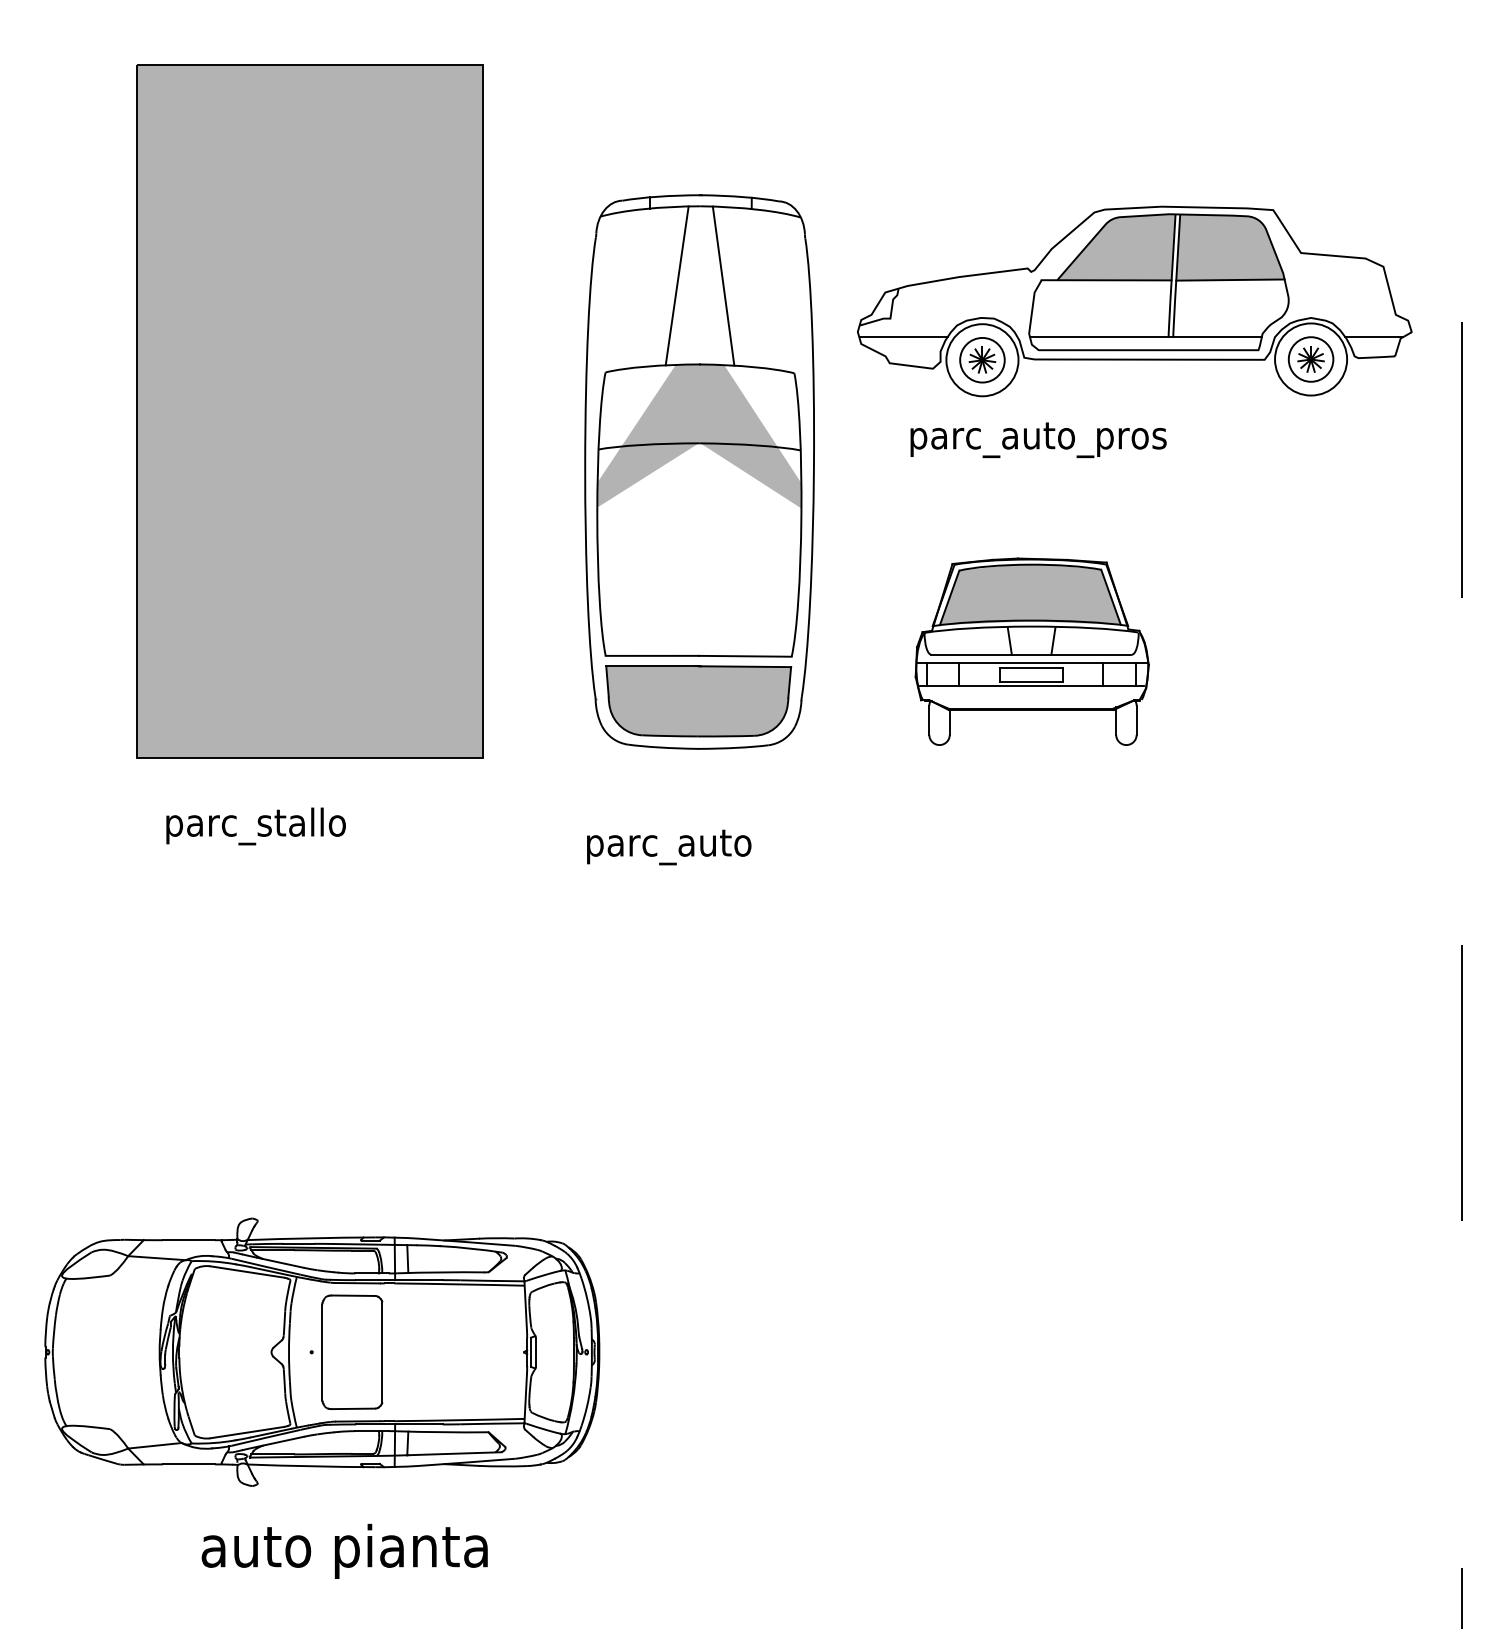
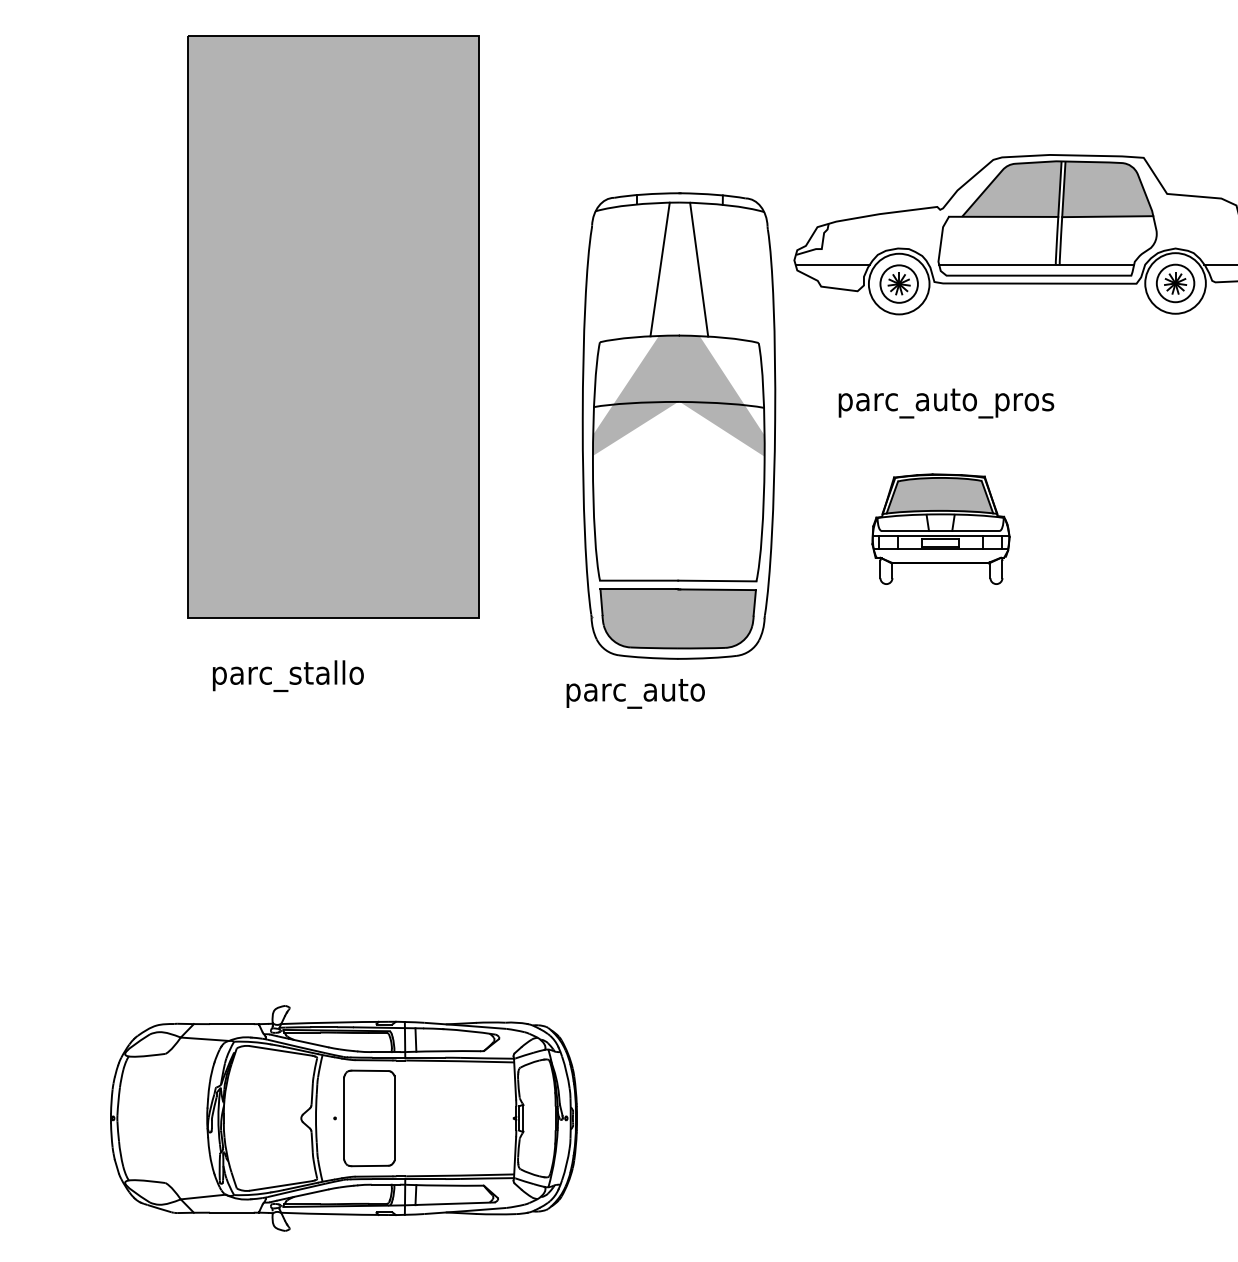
text: (1038, 440) -> (946, 403), moved
part: (699, 471) -> (678, 425), moved
part: (1031, 651) -> (940, 529), size x0.7

